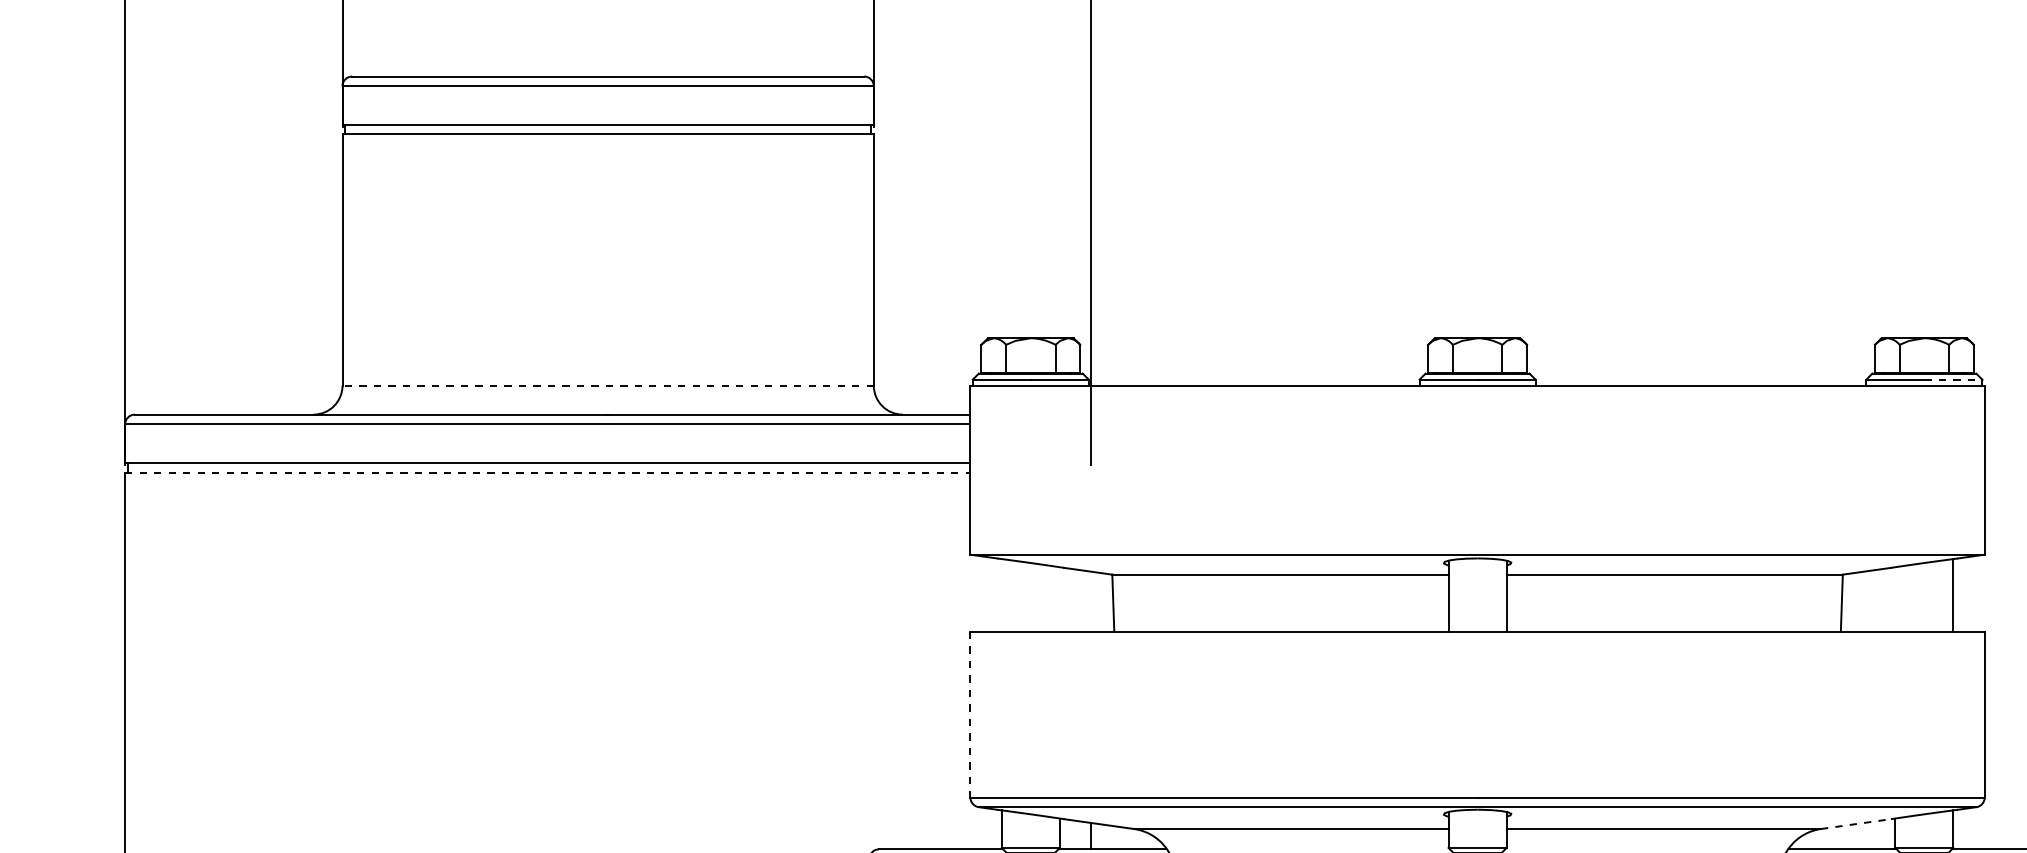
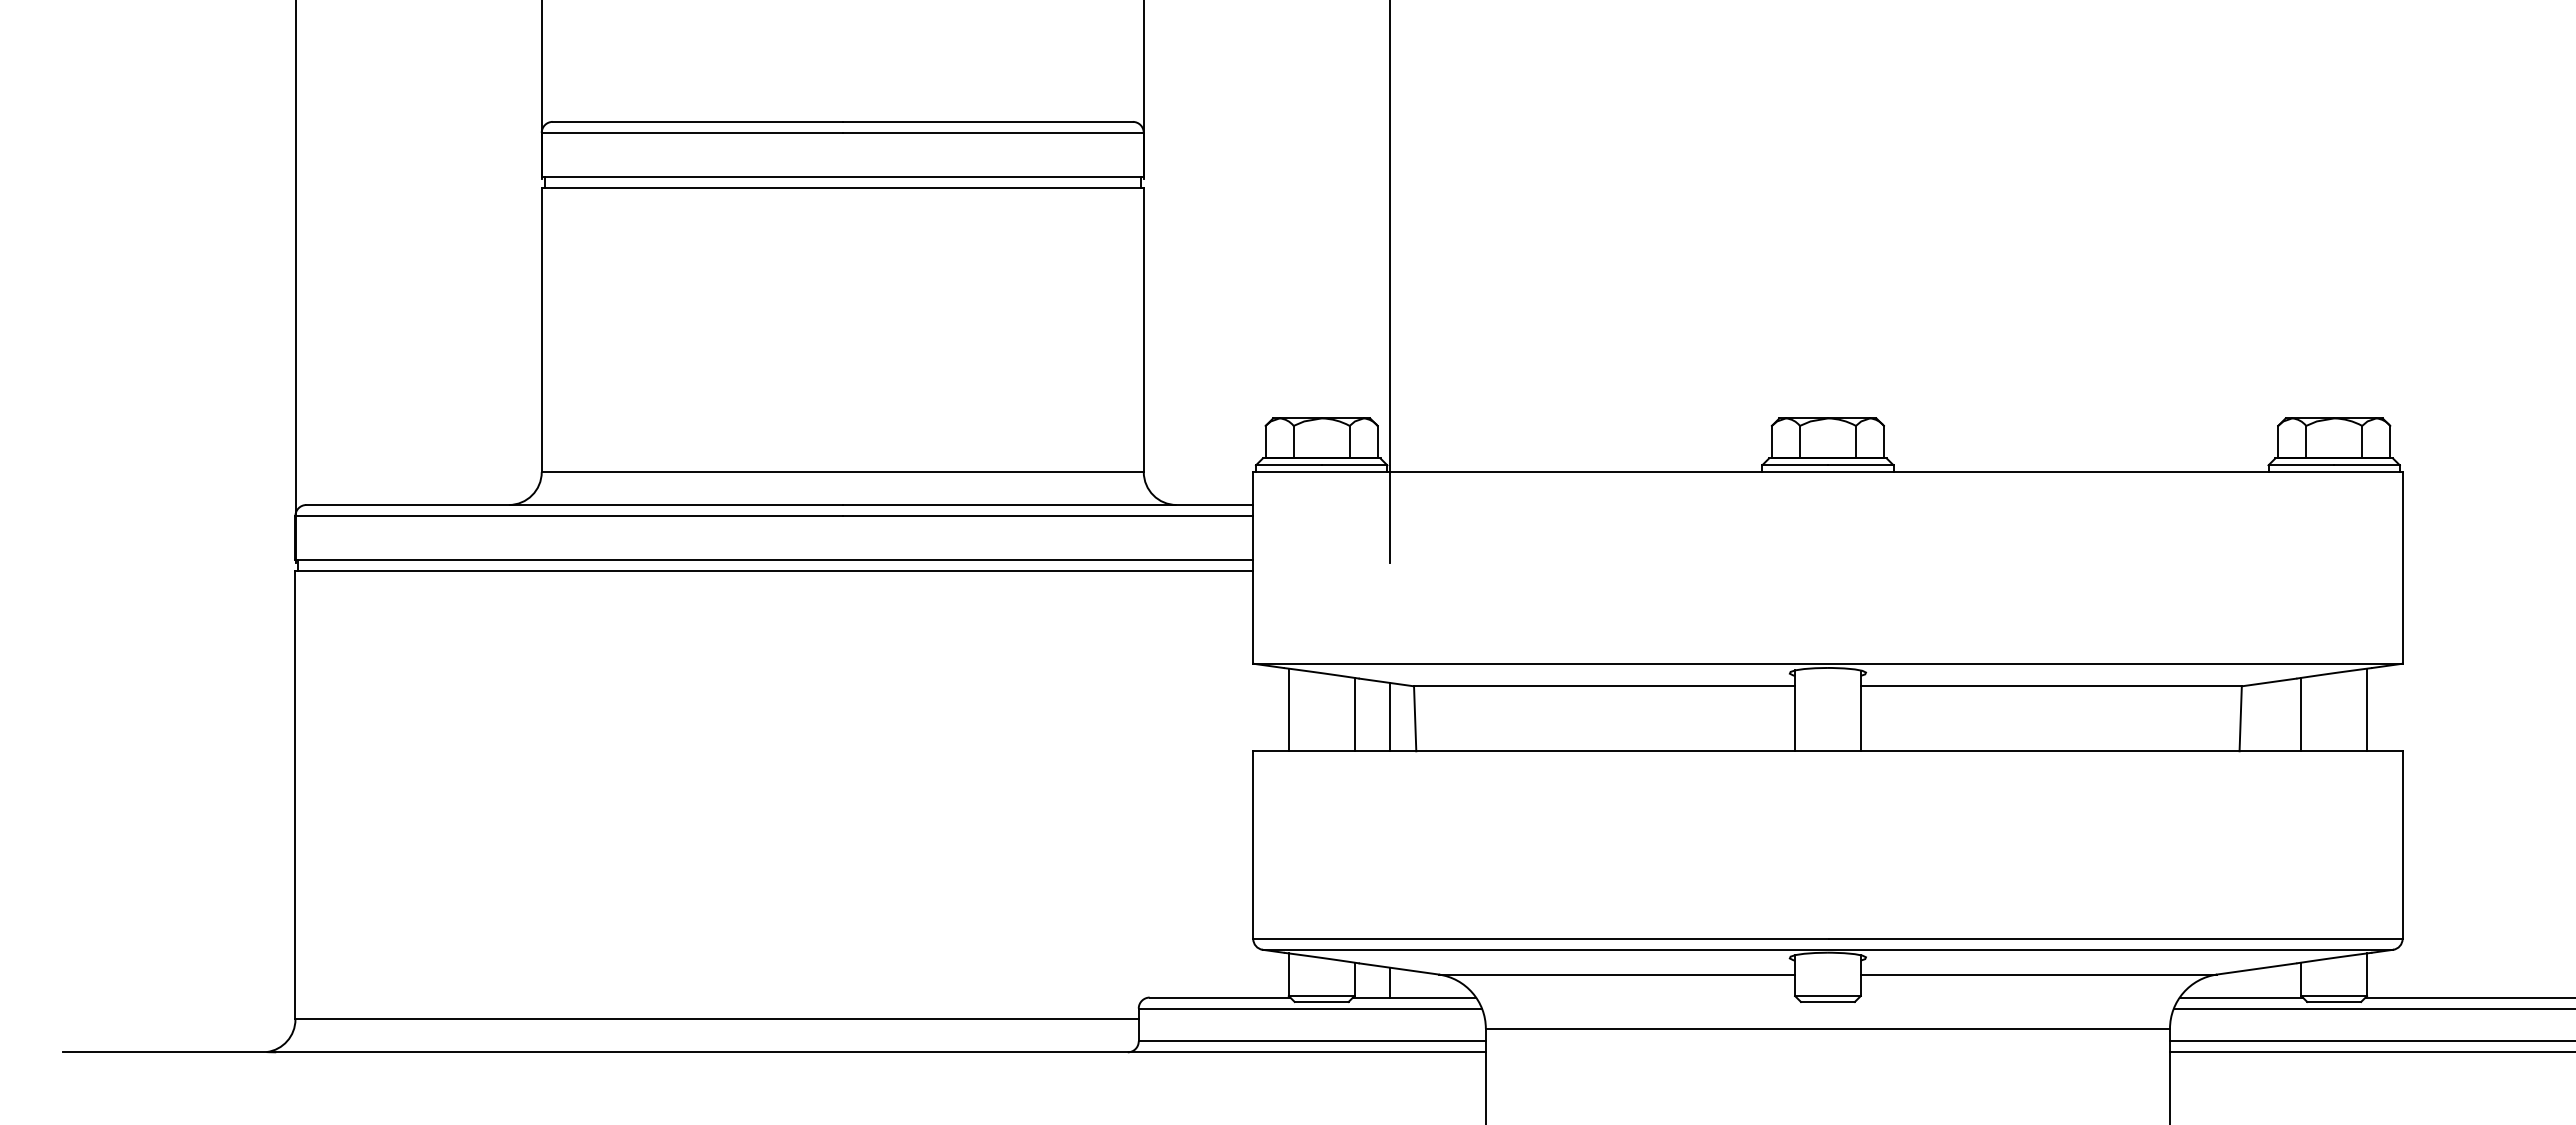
line: (1953, 379) -> (2367, 465), dashed -> solid
line: (607, 385) -> (842, 472), dashed -> solid
line: (547, 472) -> (774, 570), dashed -> solid
line: (1001, 595) -> (1288, 709), added
line: (1059, 599) -> (1354, 714), added
line: (1895, 599) -> (2301, 714), added
line: (1091, 601) -> (1390, 716), added
line: (970, 715) -> (1253, 845), dashed -> solid
line: (1856, 823) -> (2257, 968), dashed -> solid

